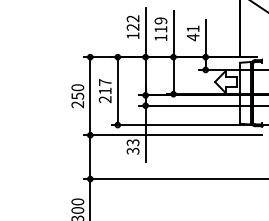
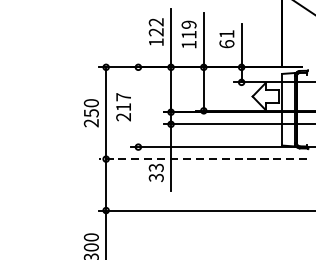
text: (192, 37) -> (226, 44), 41 -> 61
line: (117, 91) -> (138, 107), removed
line: (172, 135) -> (202, 159), solid -> dashed

